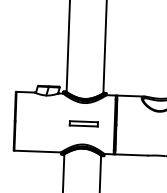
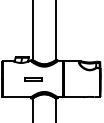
part: (84, 124) -> (33, 79), moved

